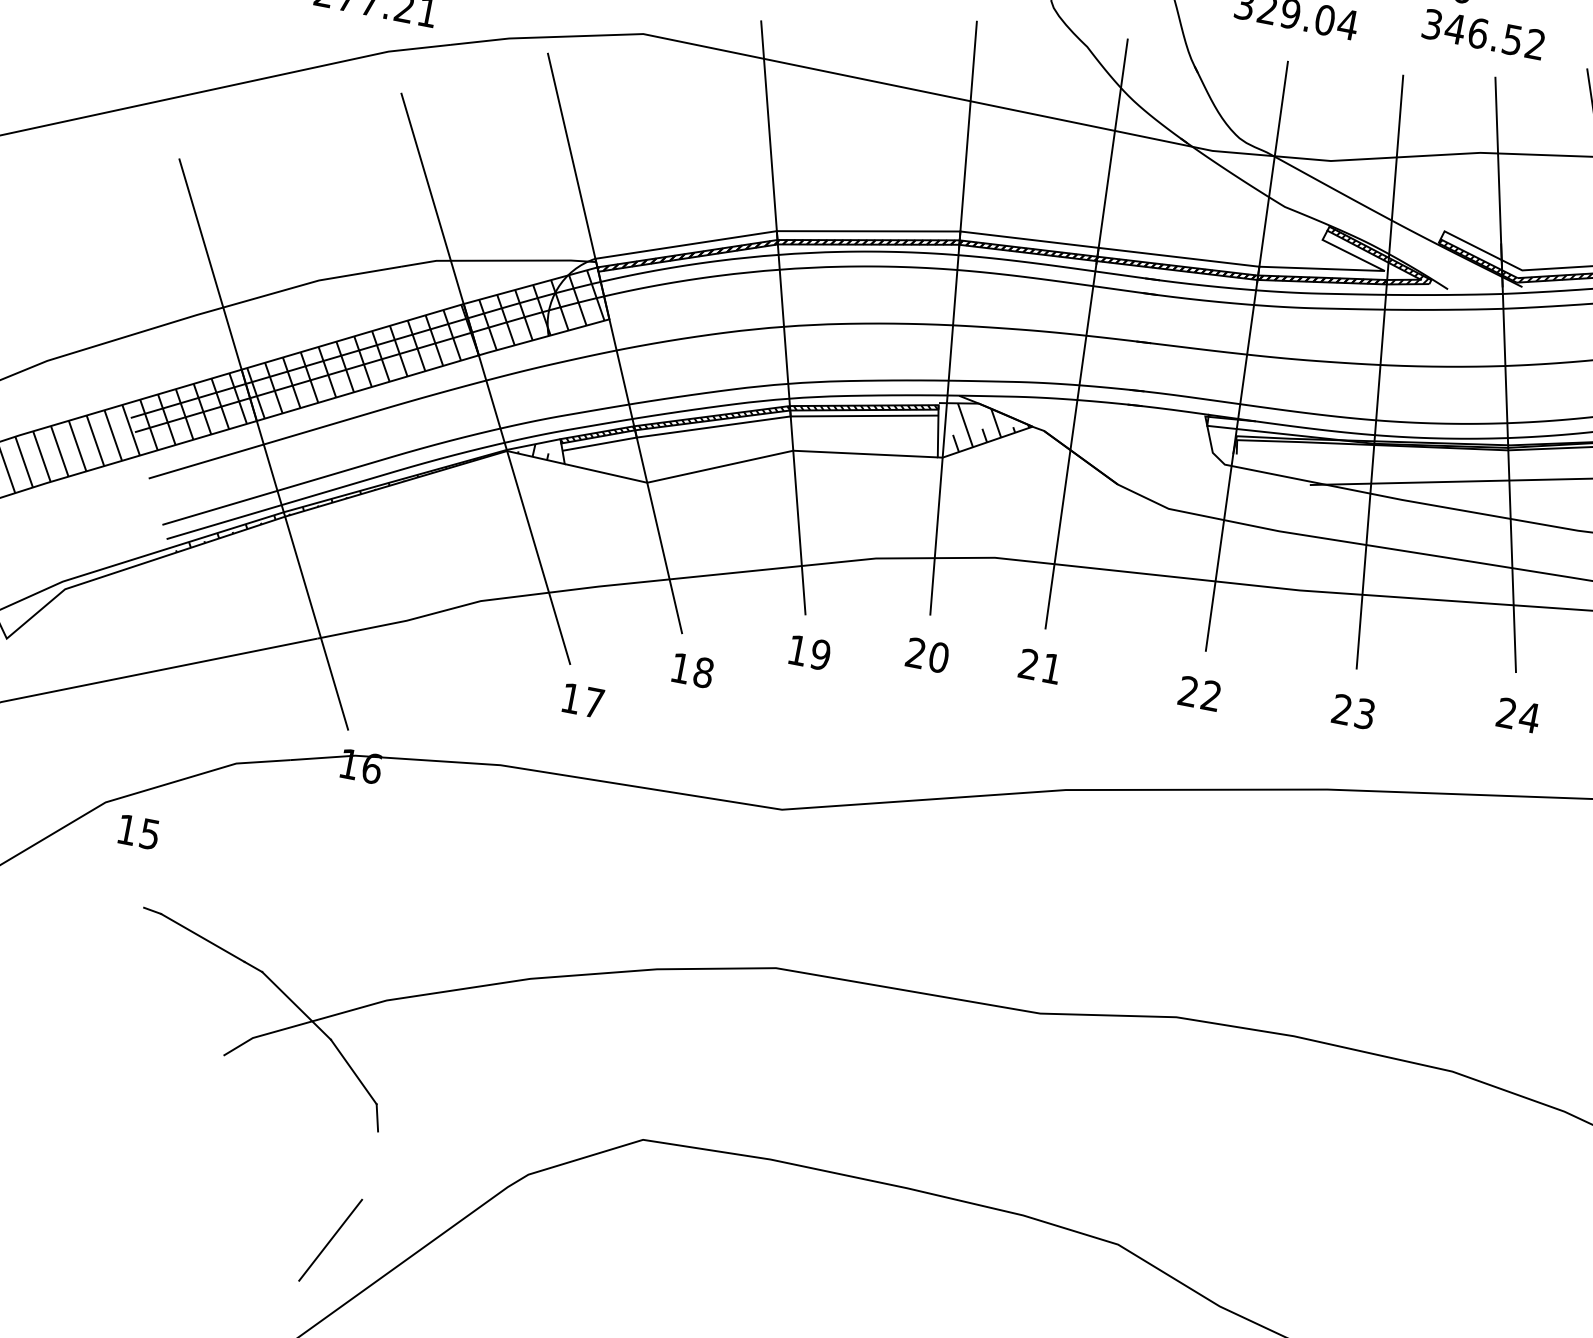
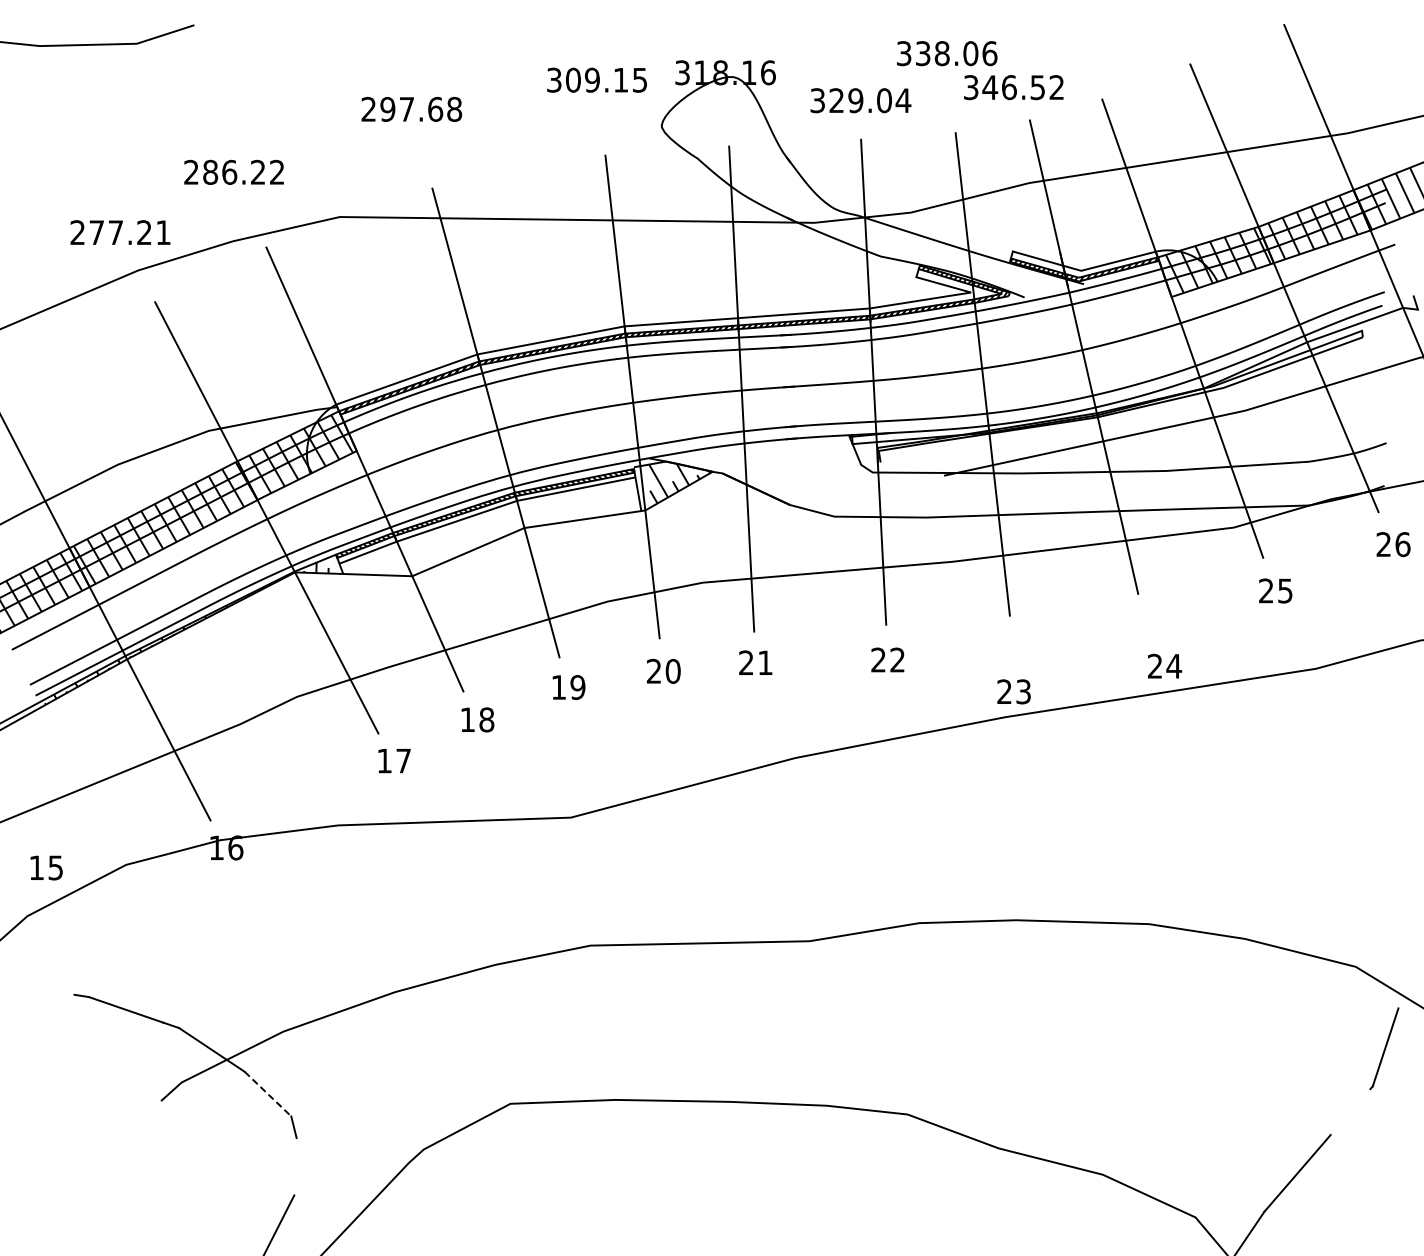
text: (1352, 711) -> (1013, 691), moved
text: (1519, 714) -> (1165, 665), moved
text: (138, 831) -> (46, 867), moved
line: (354, 1072) -> (268, 1094), solid -> dashed

